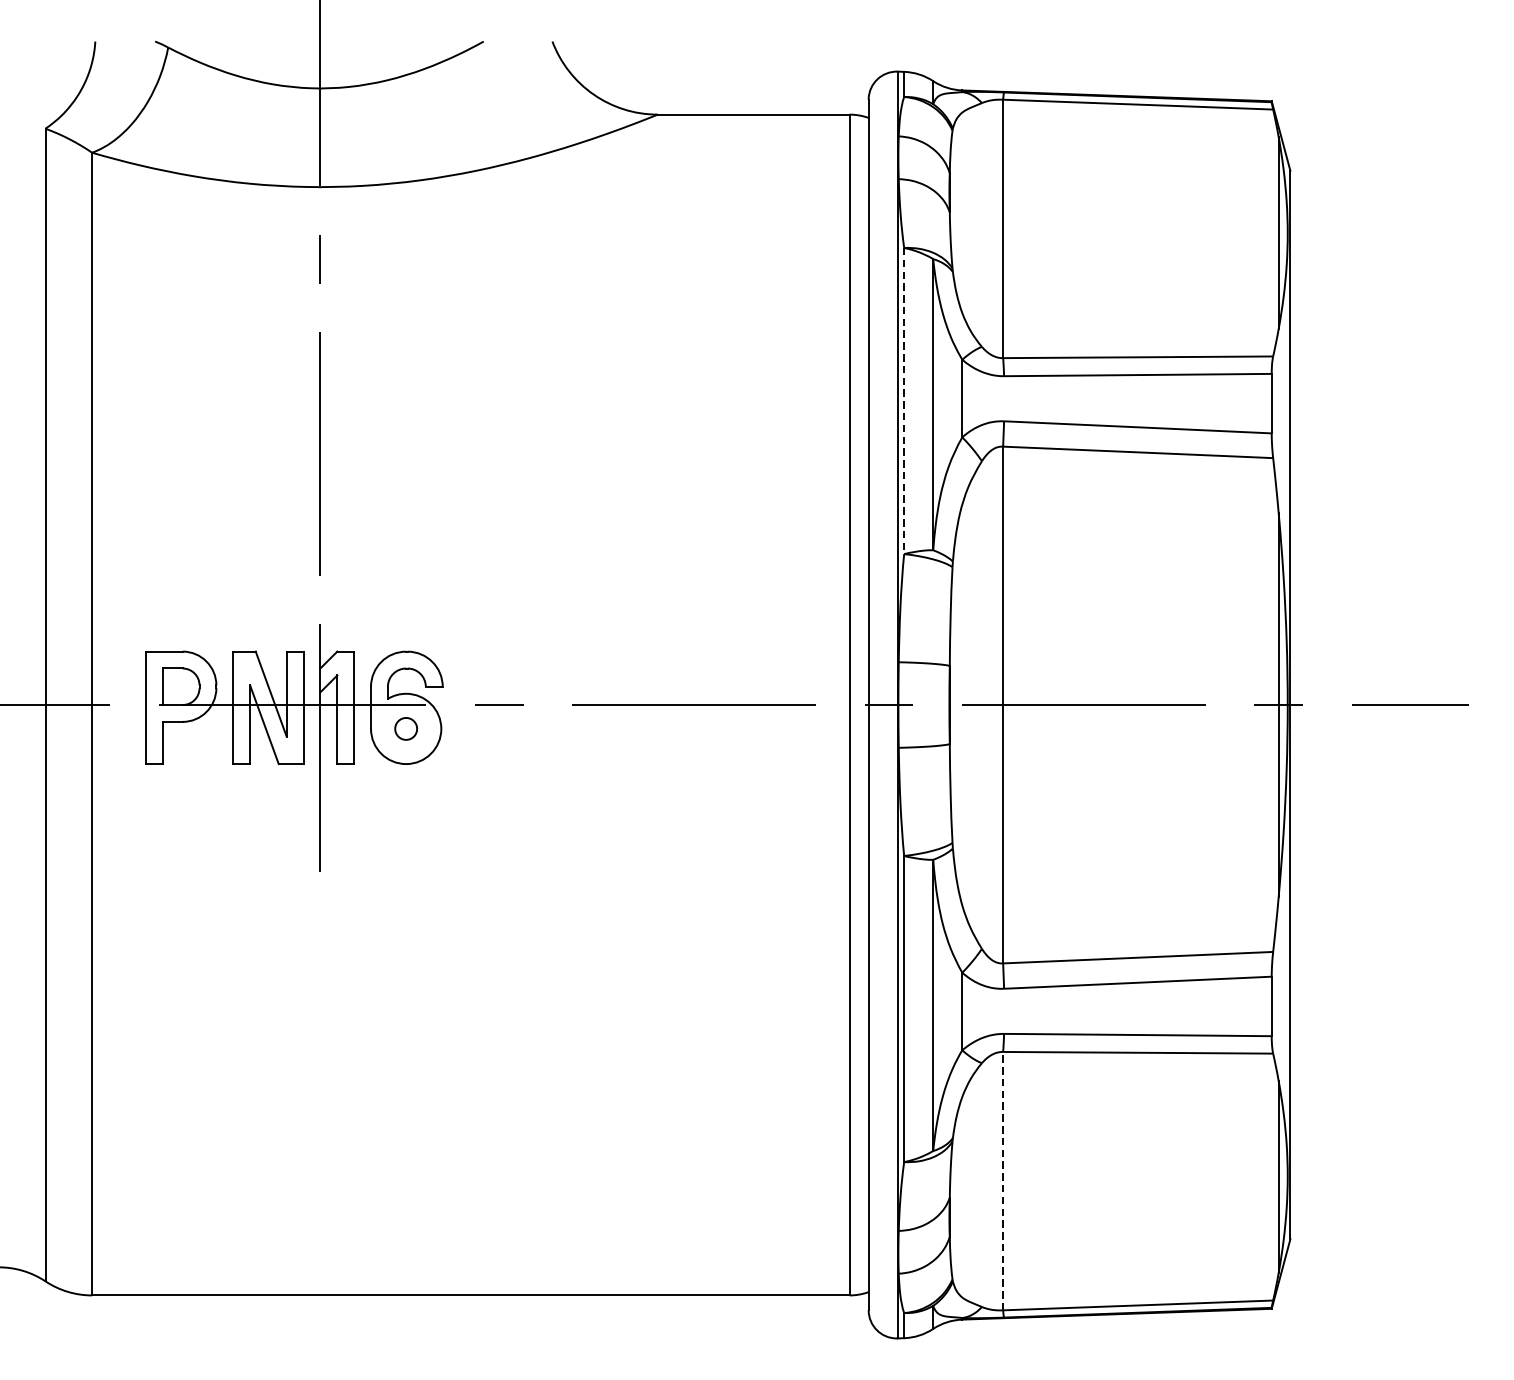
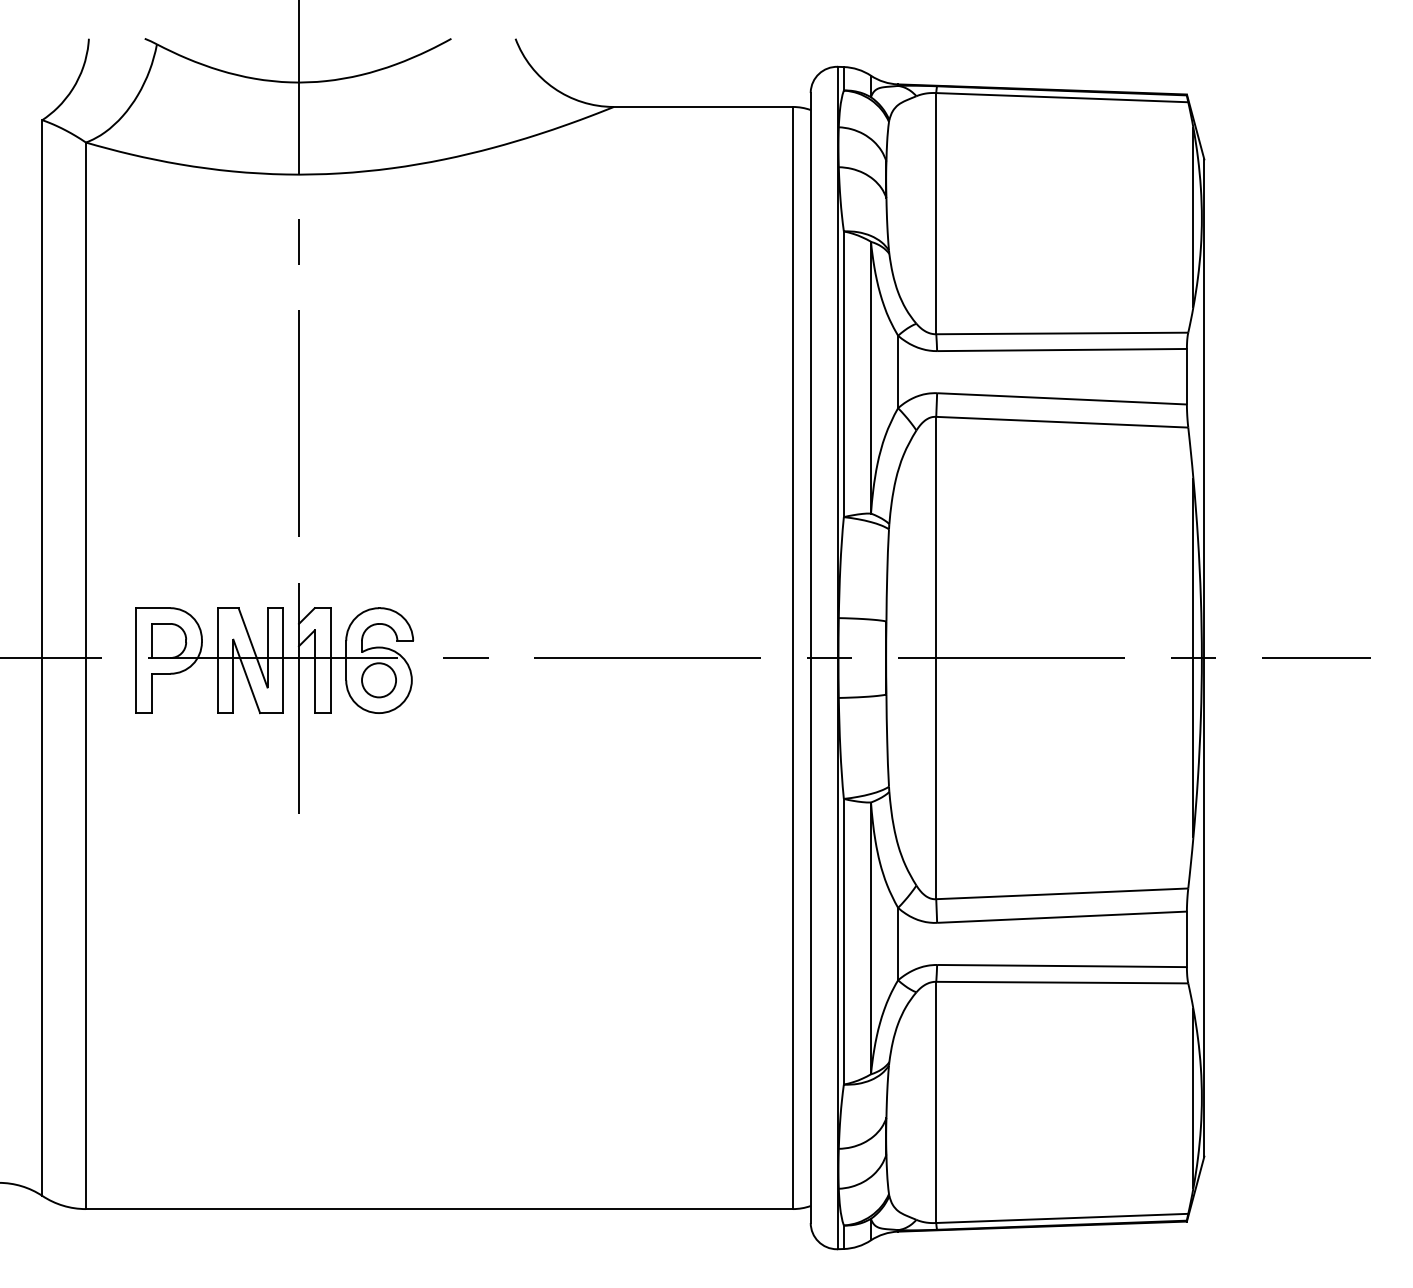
line: (903, 401) -> (843, 374), dashed -> solid
circle: (406, 729) -> (379, 680), size x1.67
line: (1003, 1181) -> (936, 1102), dashed -> solid

